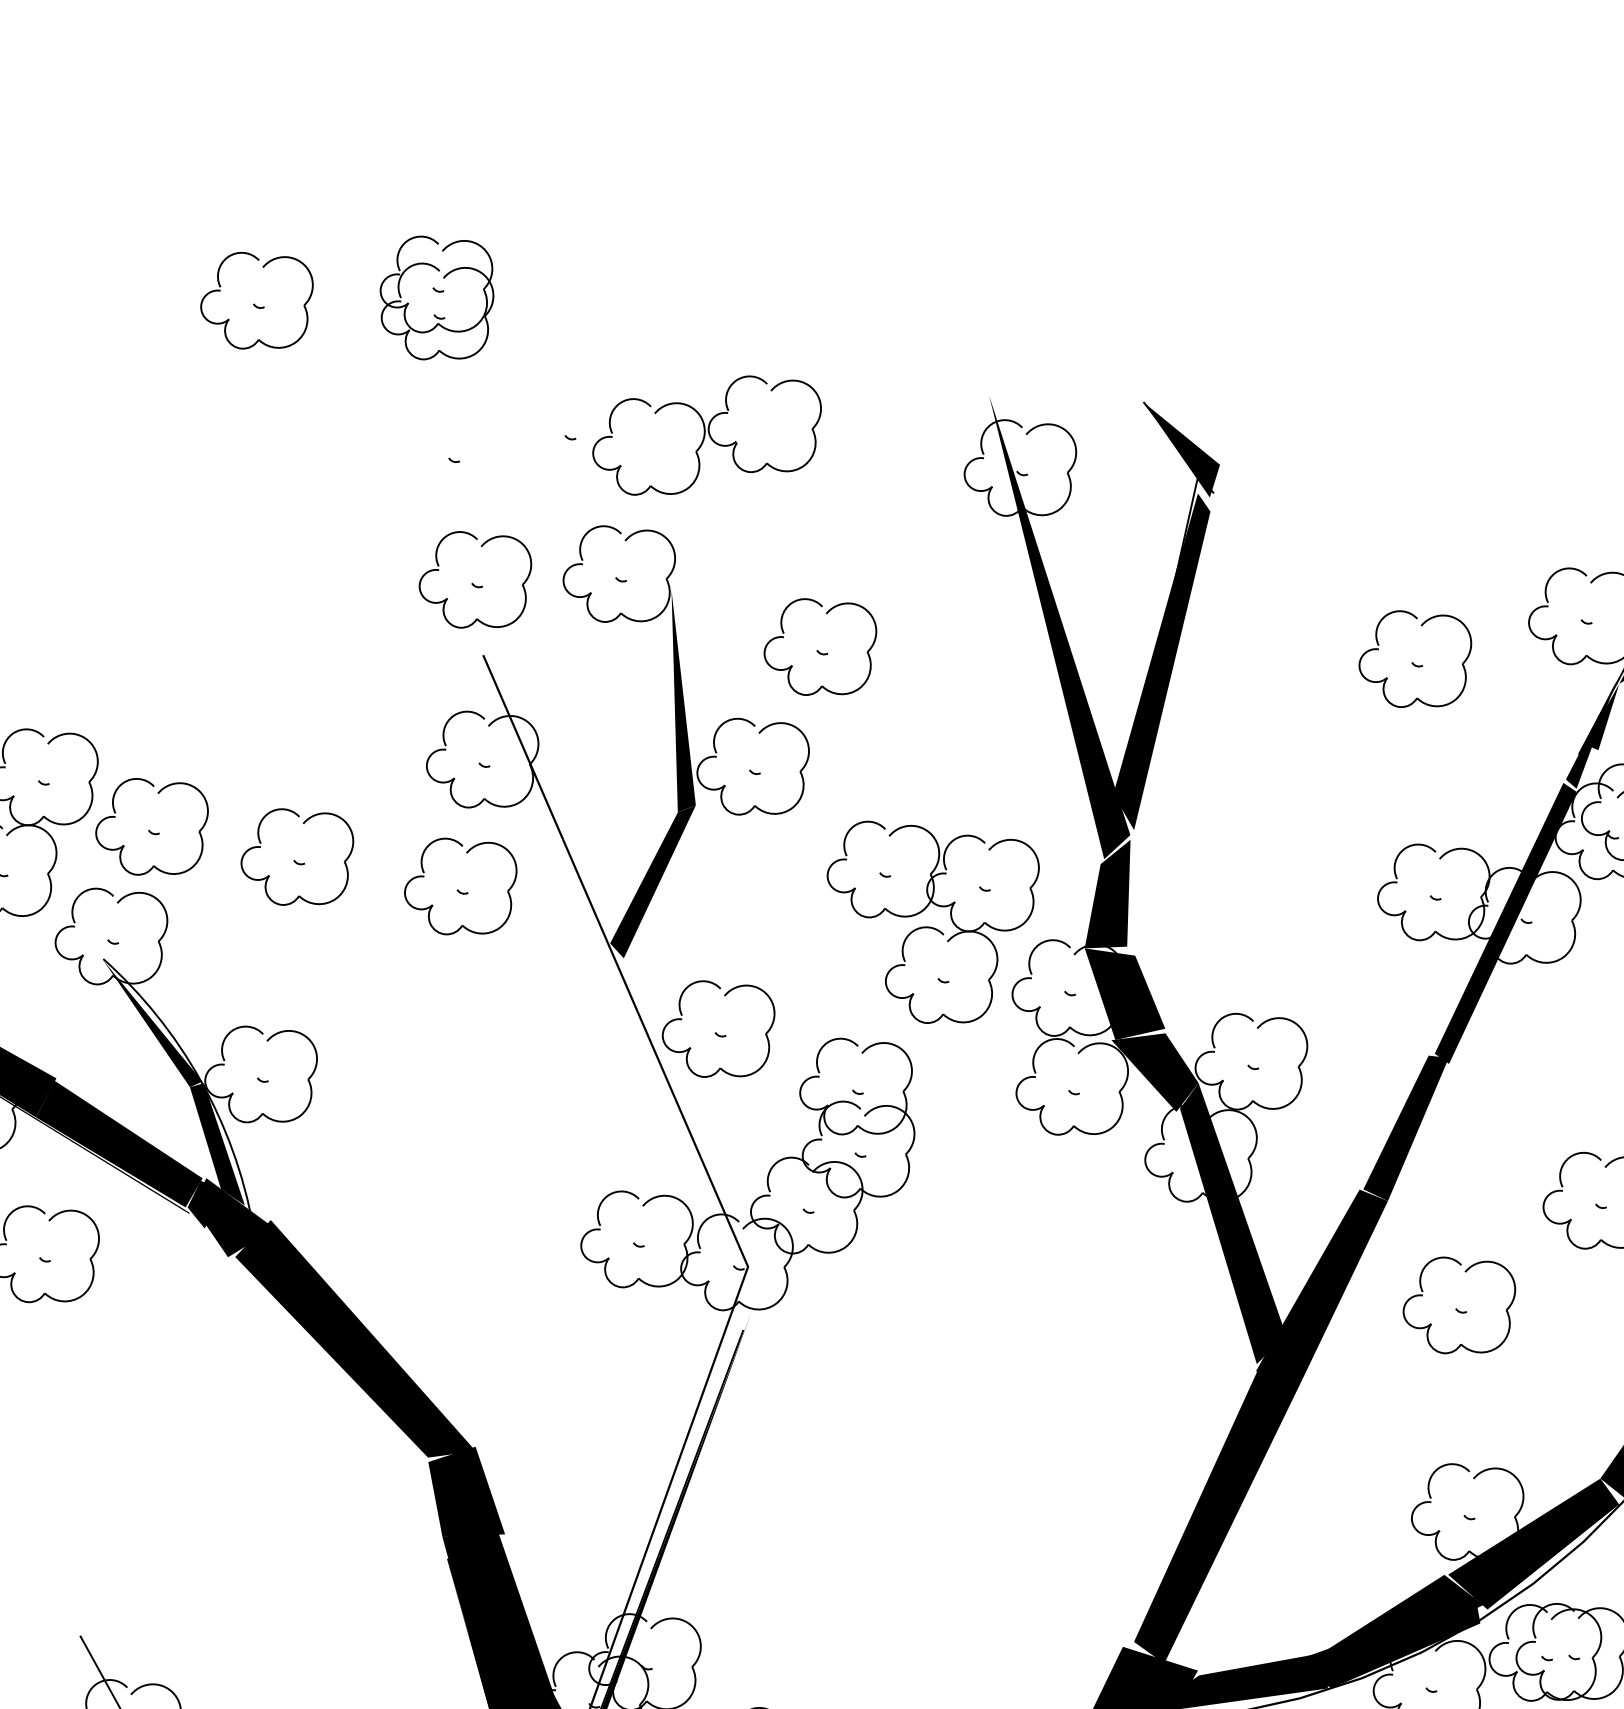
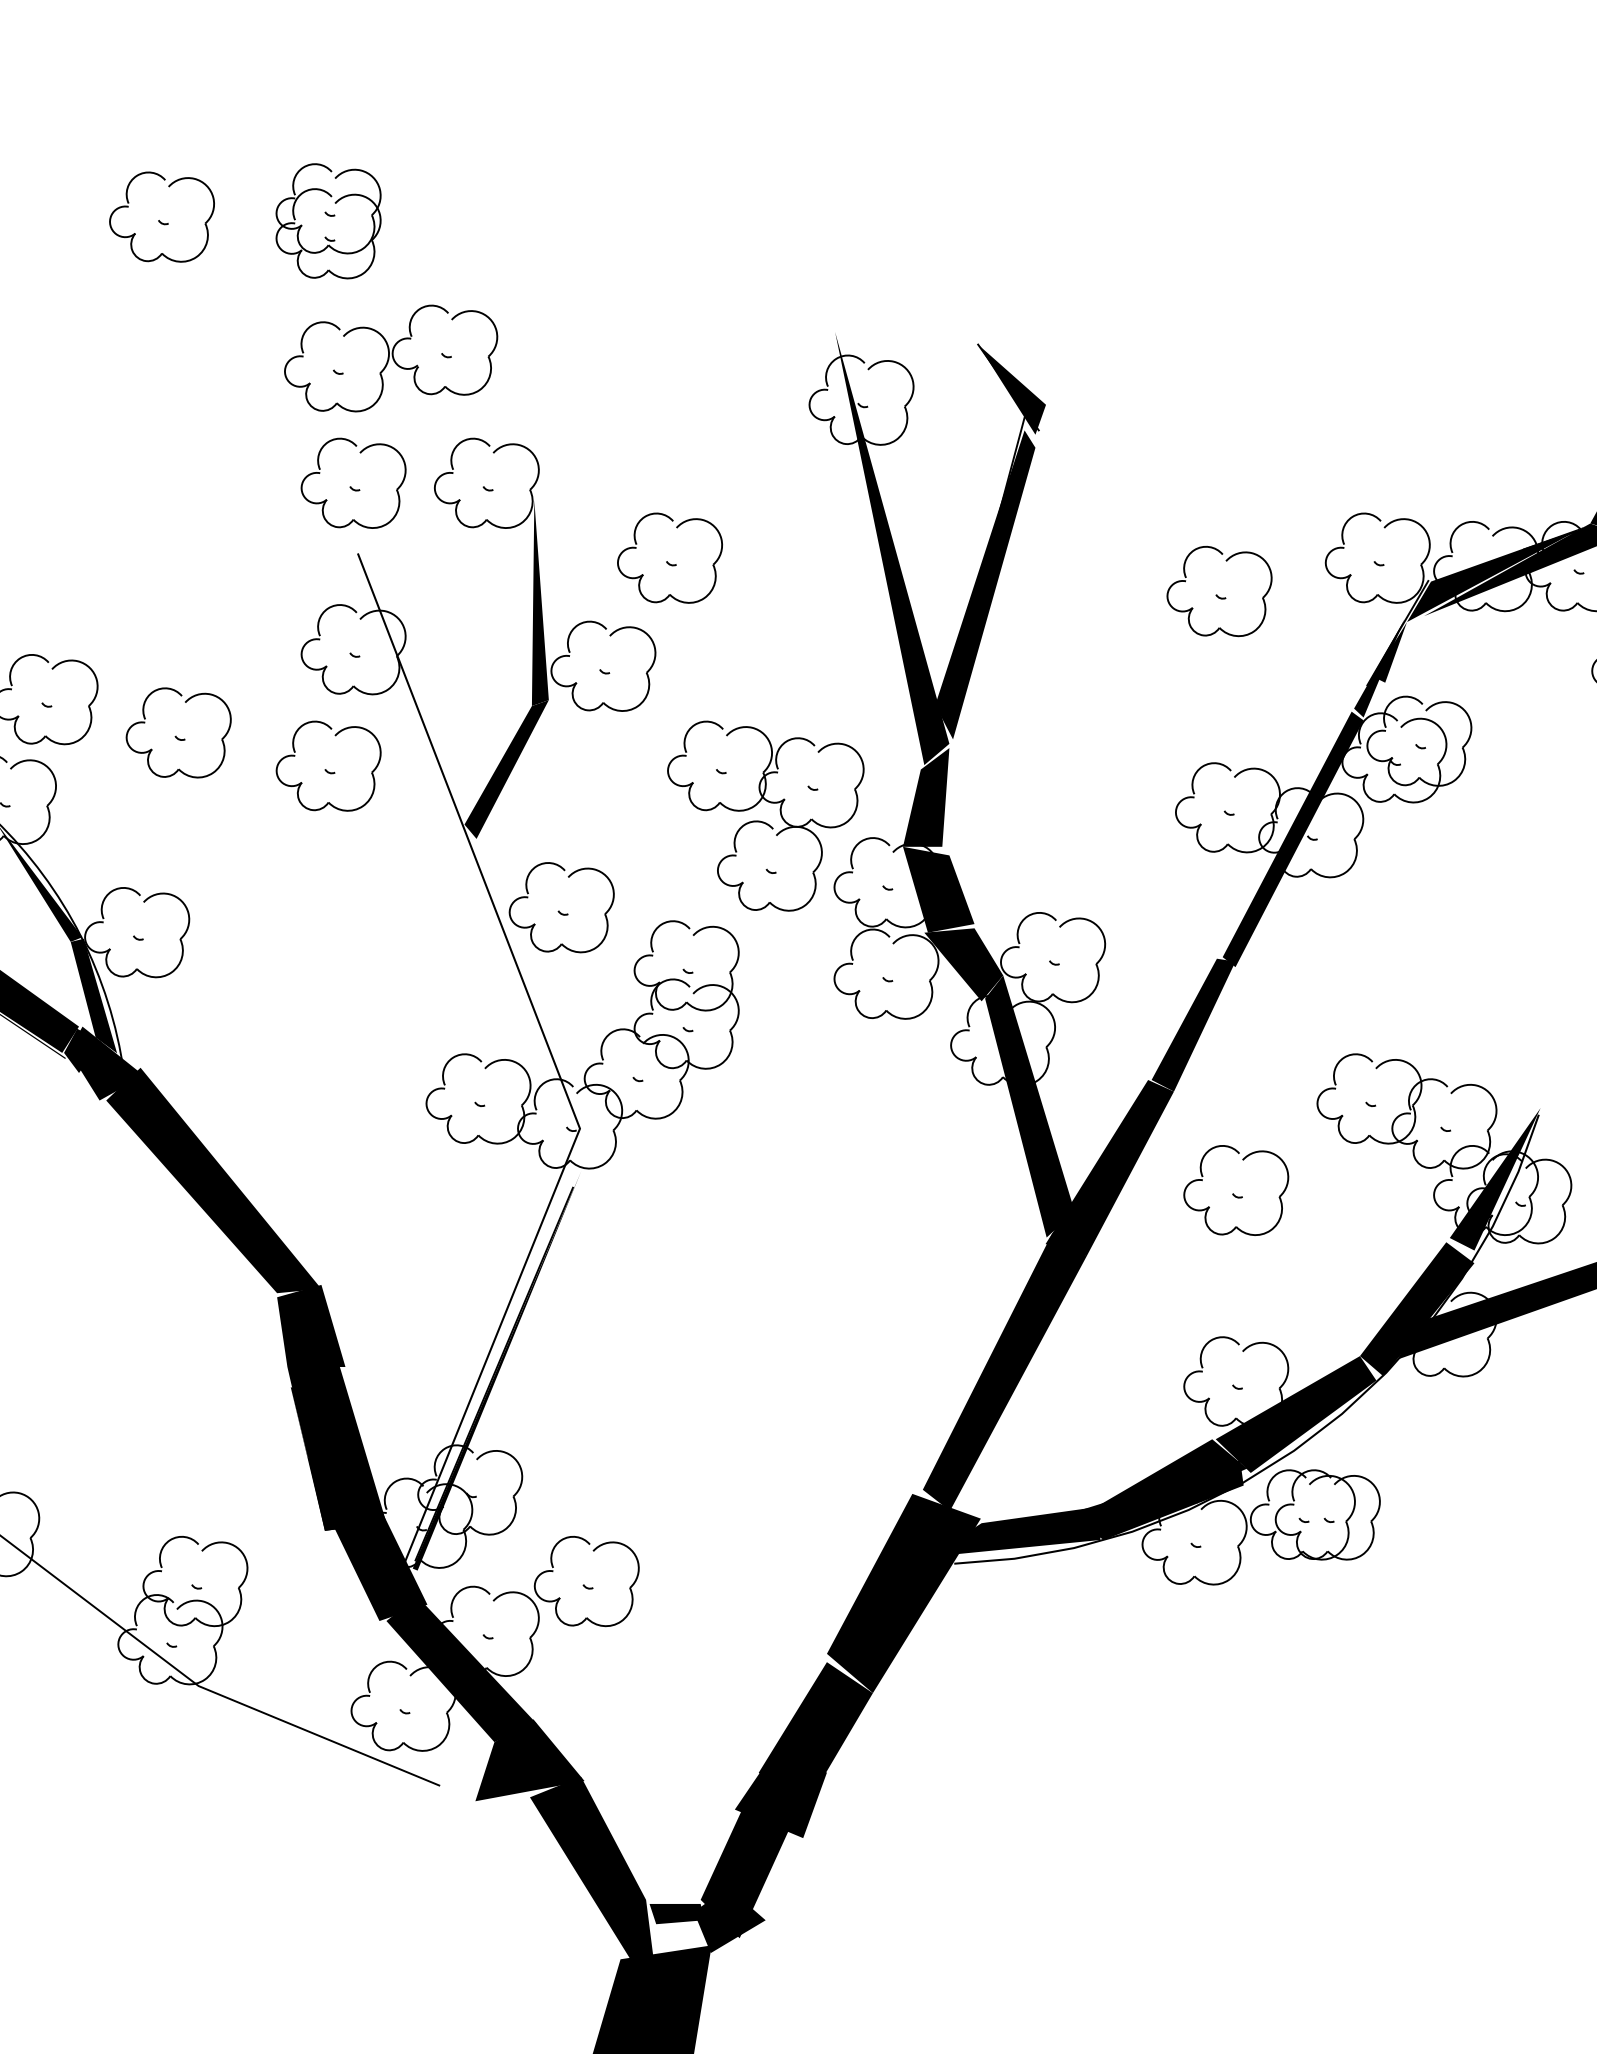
part: (707, 435) -> (391, 358), moved

